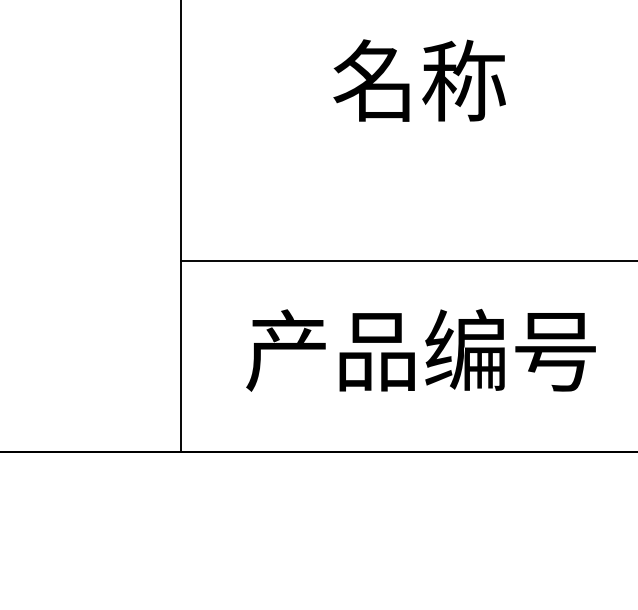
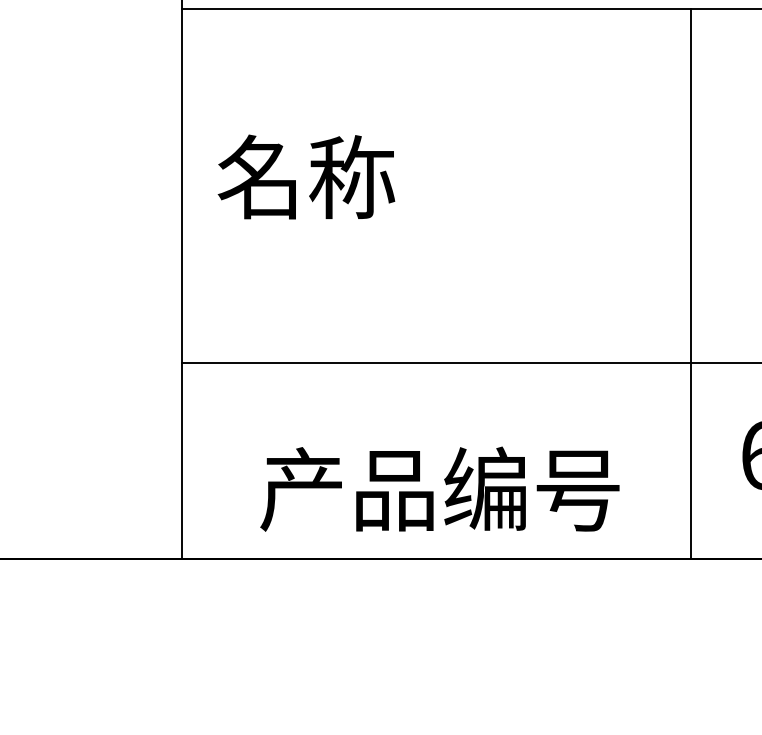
text: (419, 80) -> (306, 176), moved
text: (420, 349) -> (439, 488), moved

